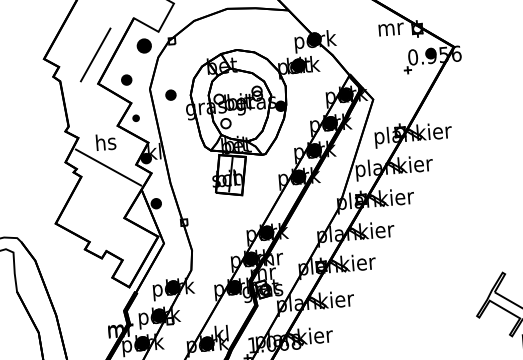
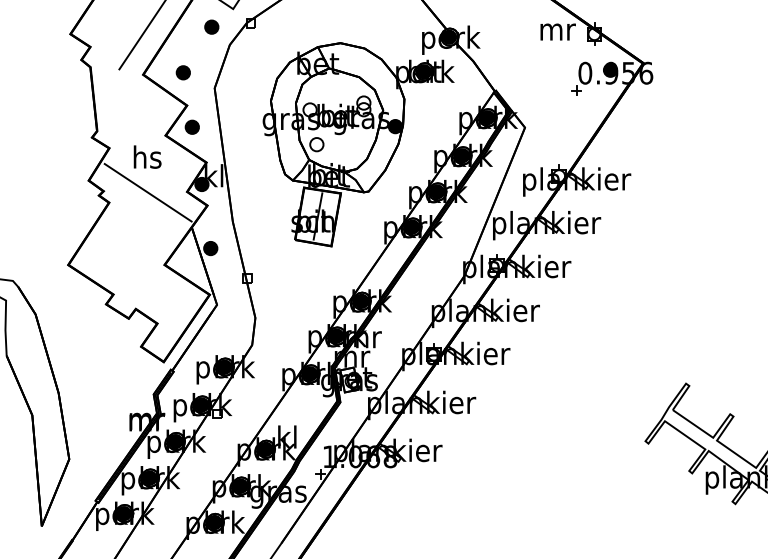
part: (144, 45) -> (211, 26), size x0.71
part: (170, 95) -> (242, 98), removed
part: (135, 117) -> (191, 126), size x1.67

